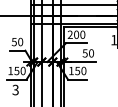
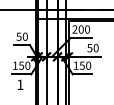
text: (15, 89) -> (20, 84), 3 -> 1

